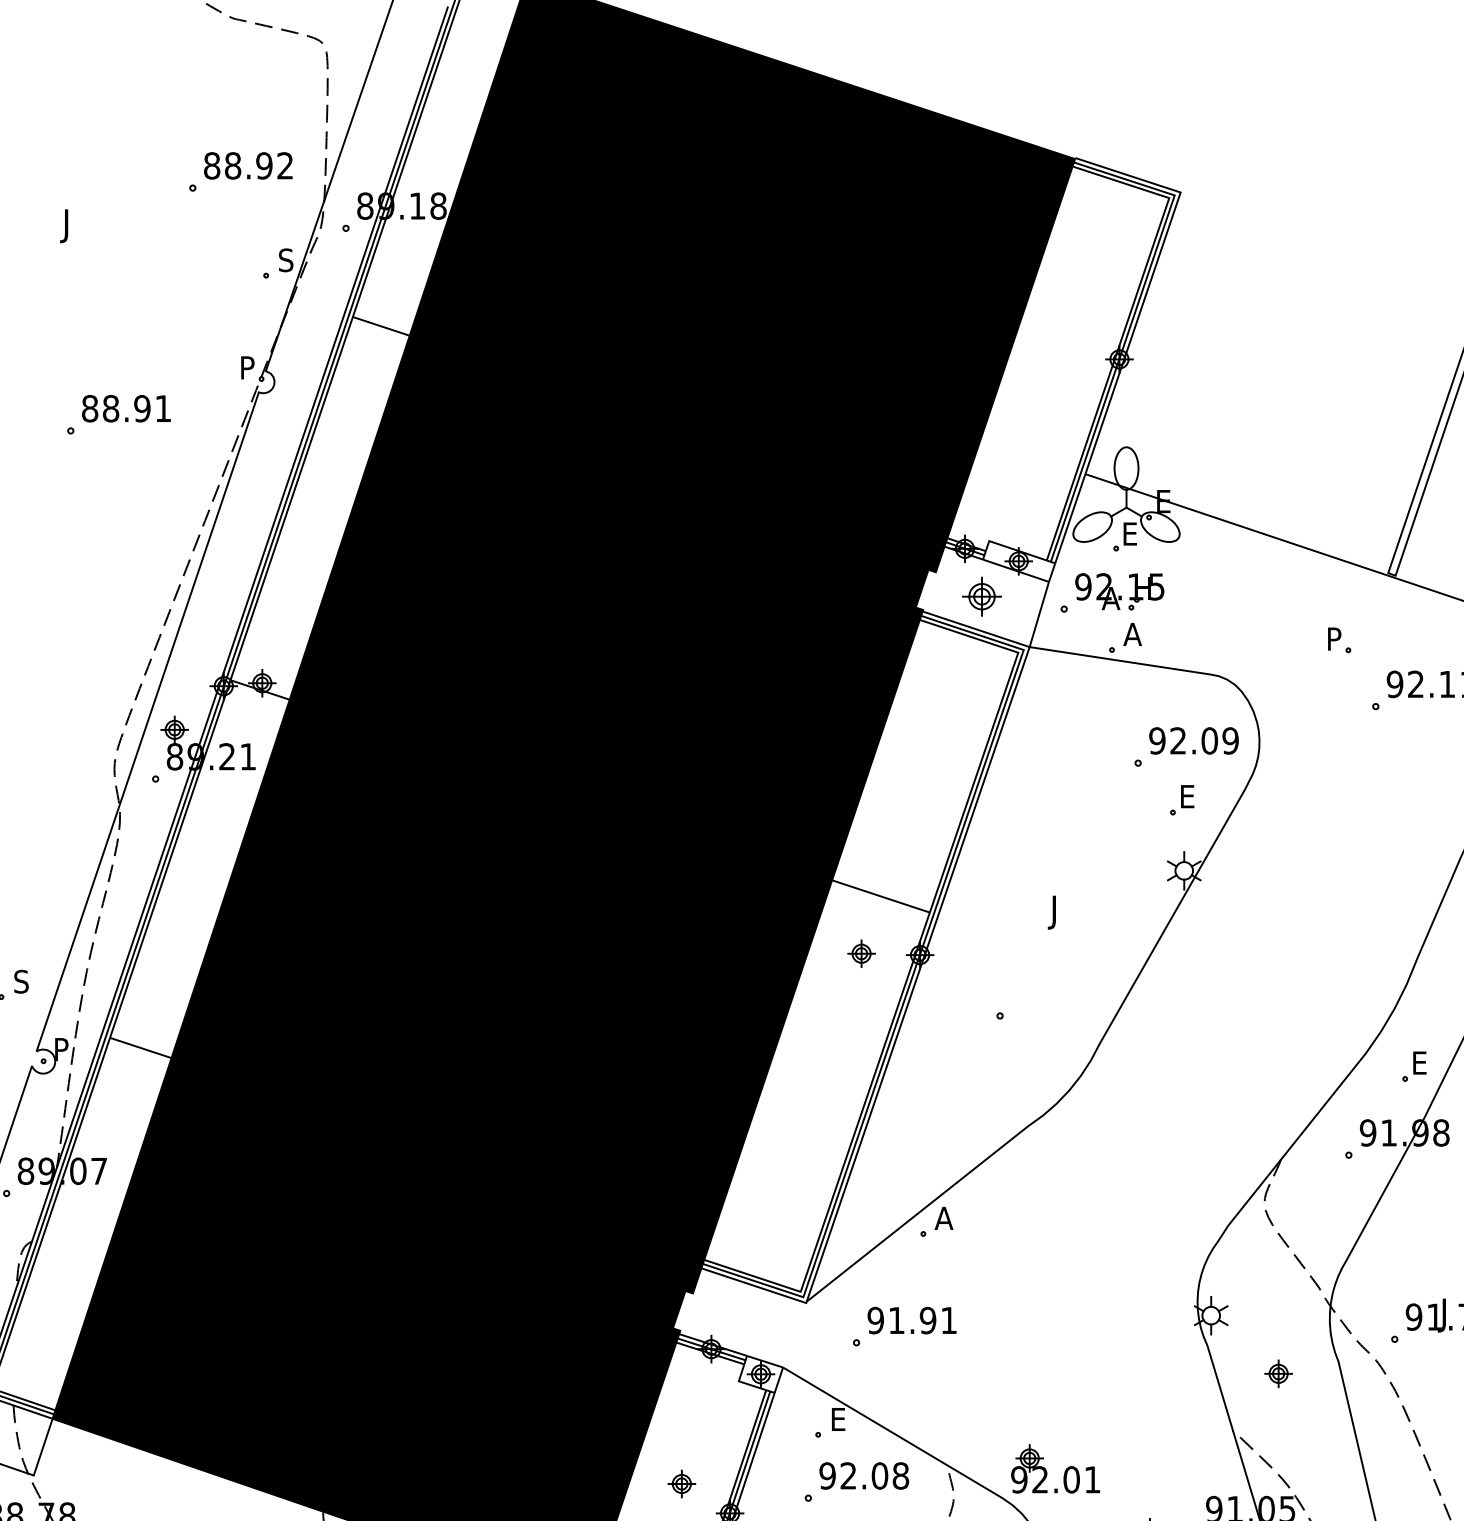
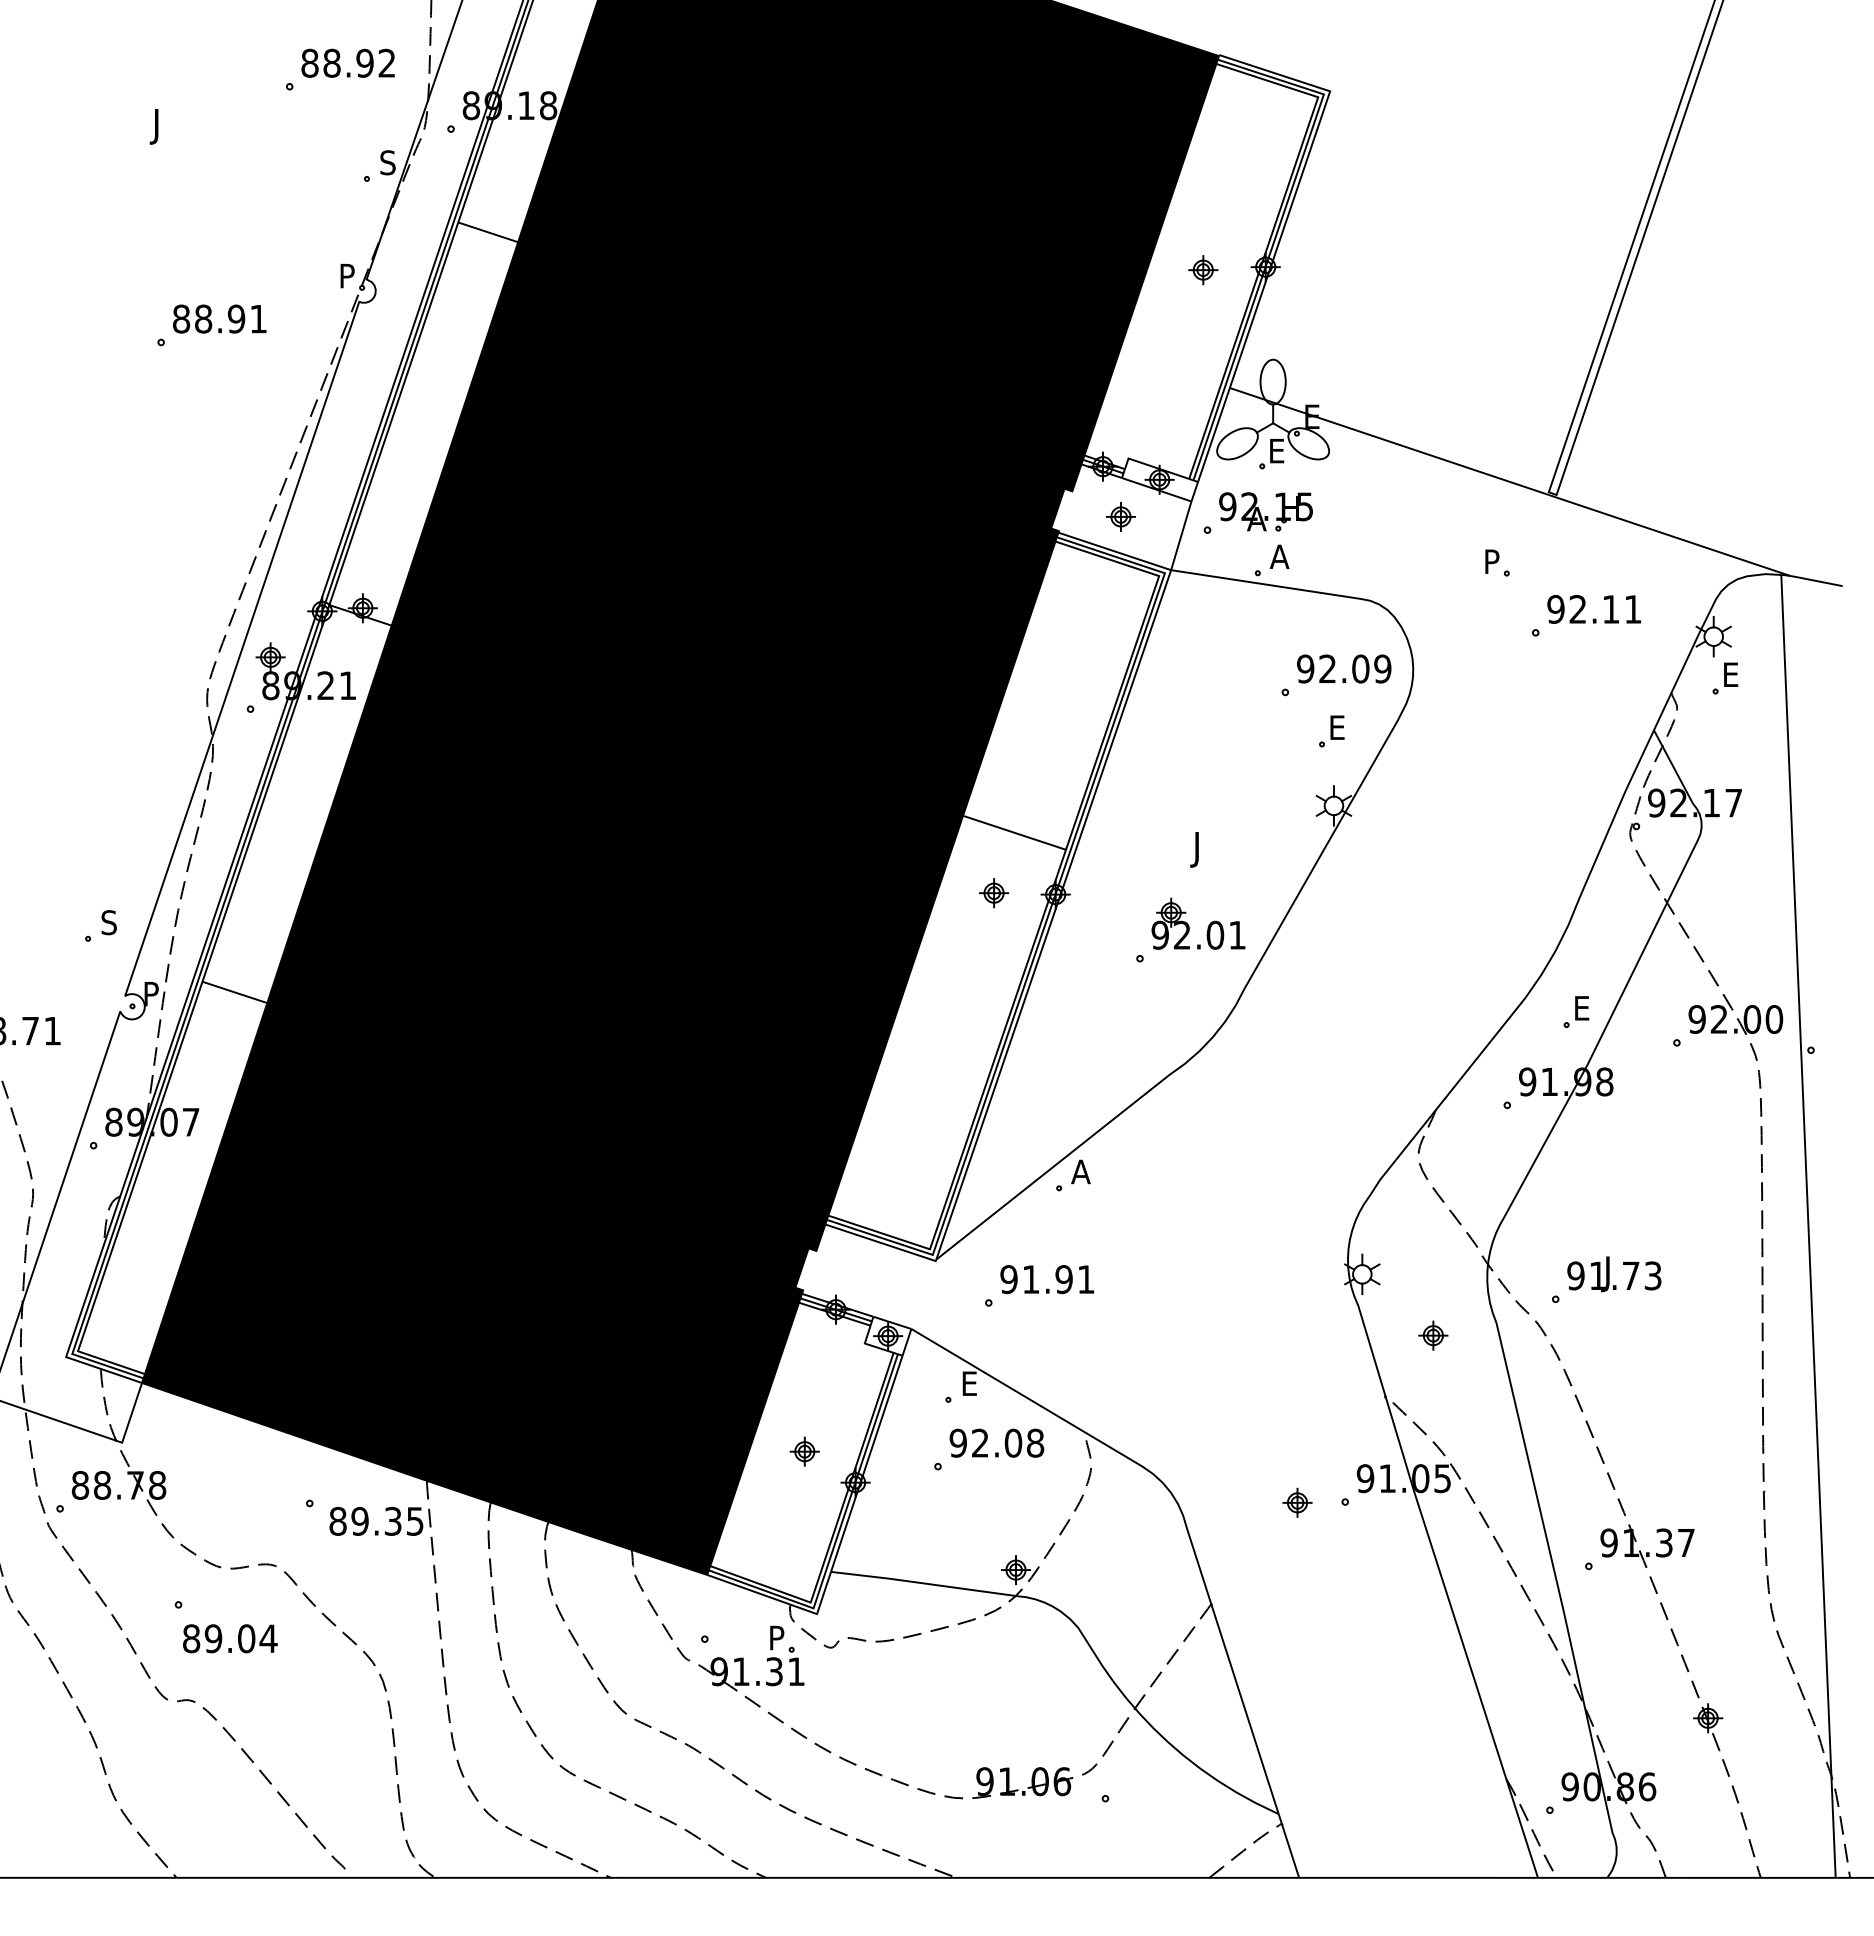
part: (1060, 362) -> (1203, 270), added
part: (981, 596) -> (1120, 516), size x0.71
part: (1047, 1471) -> (1189, 926), moved

